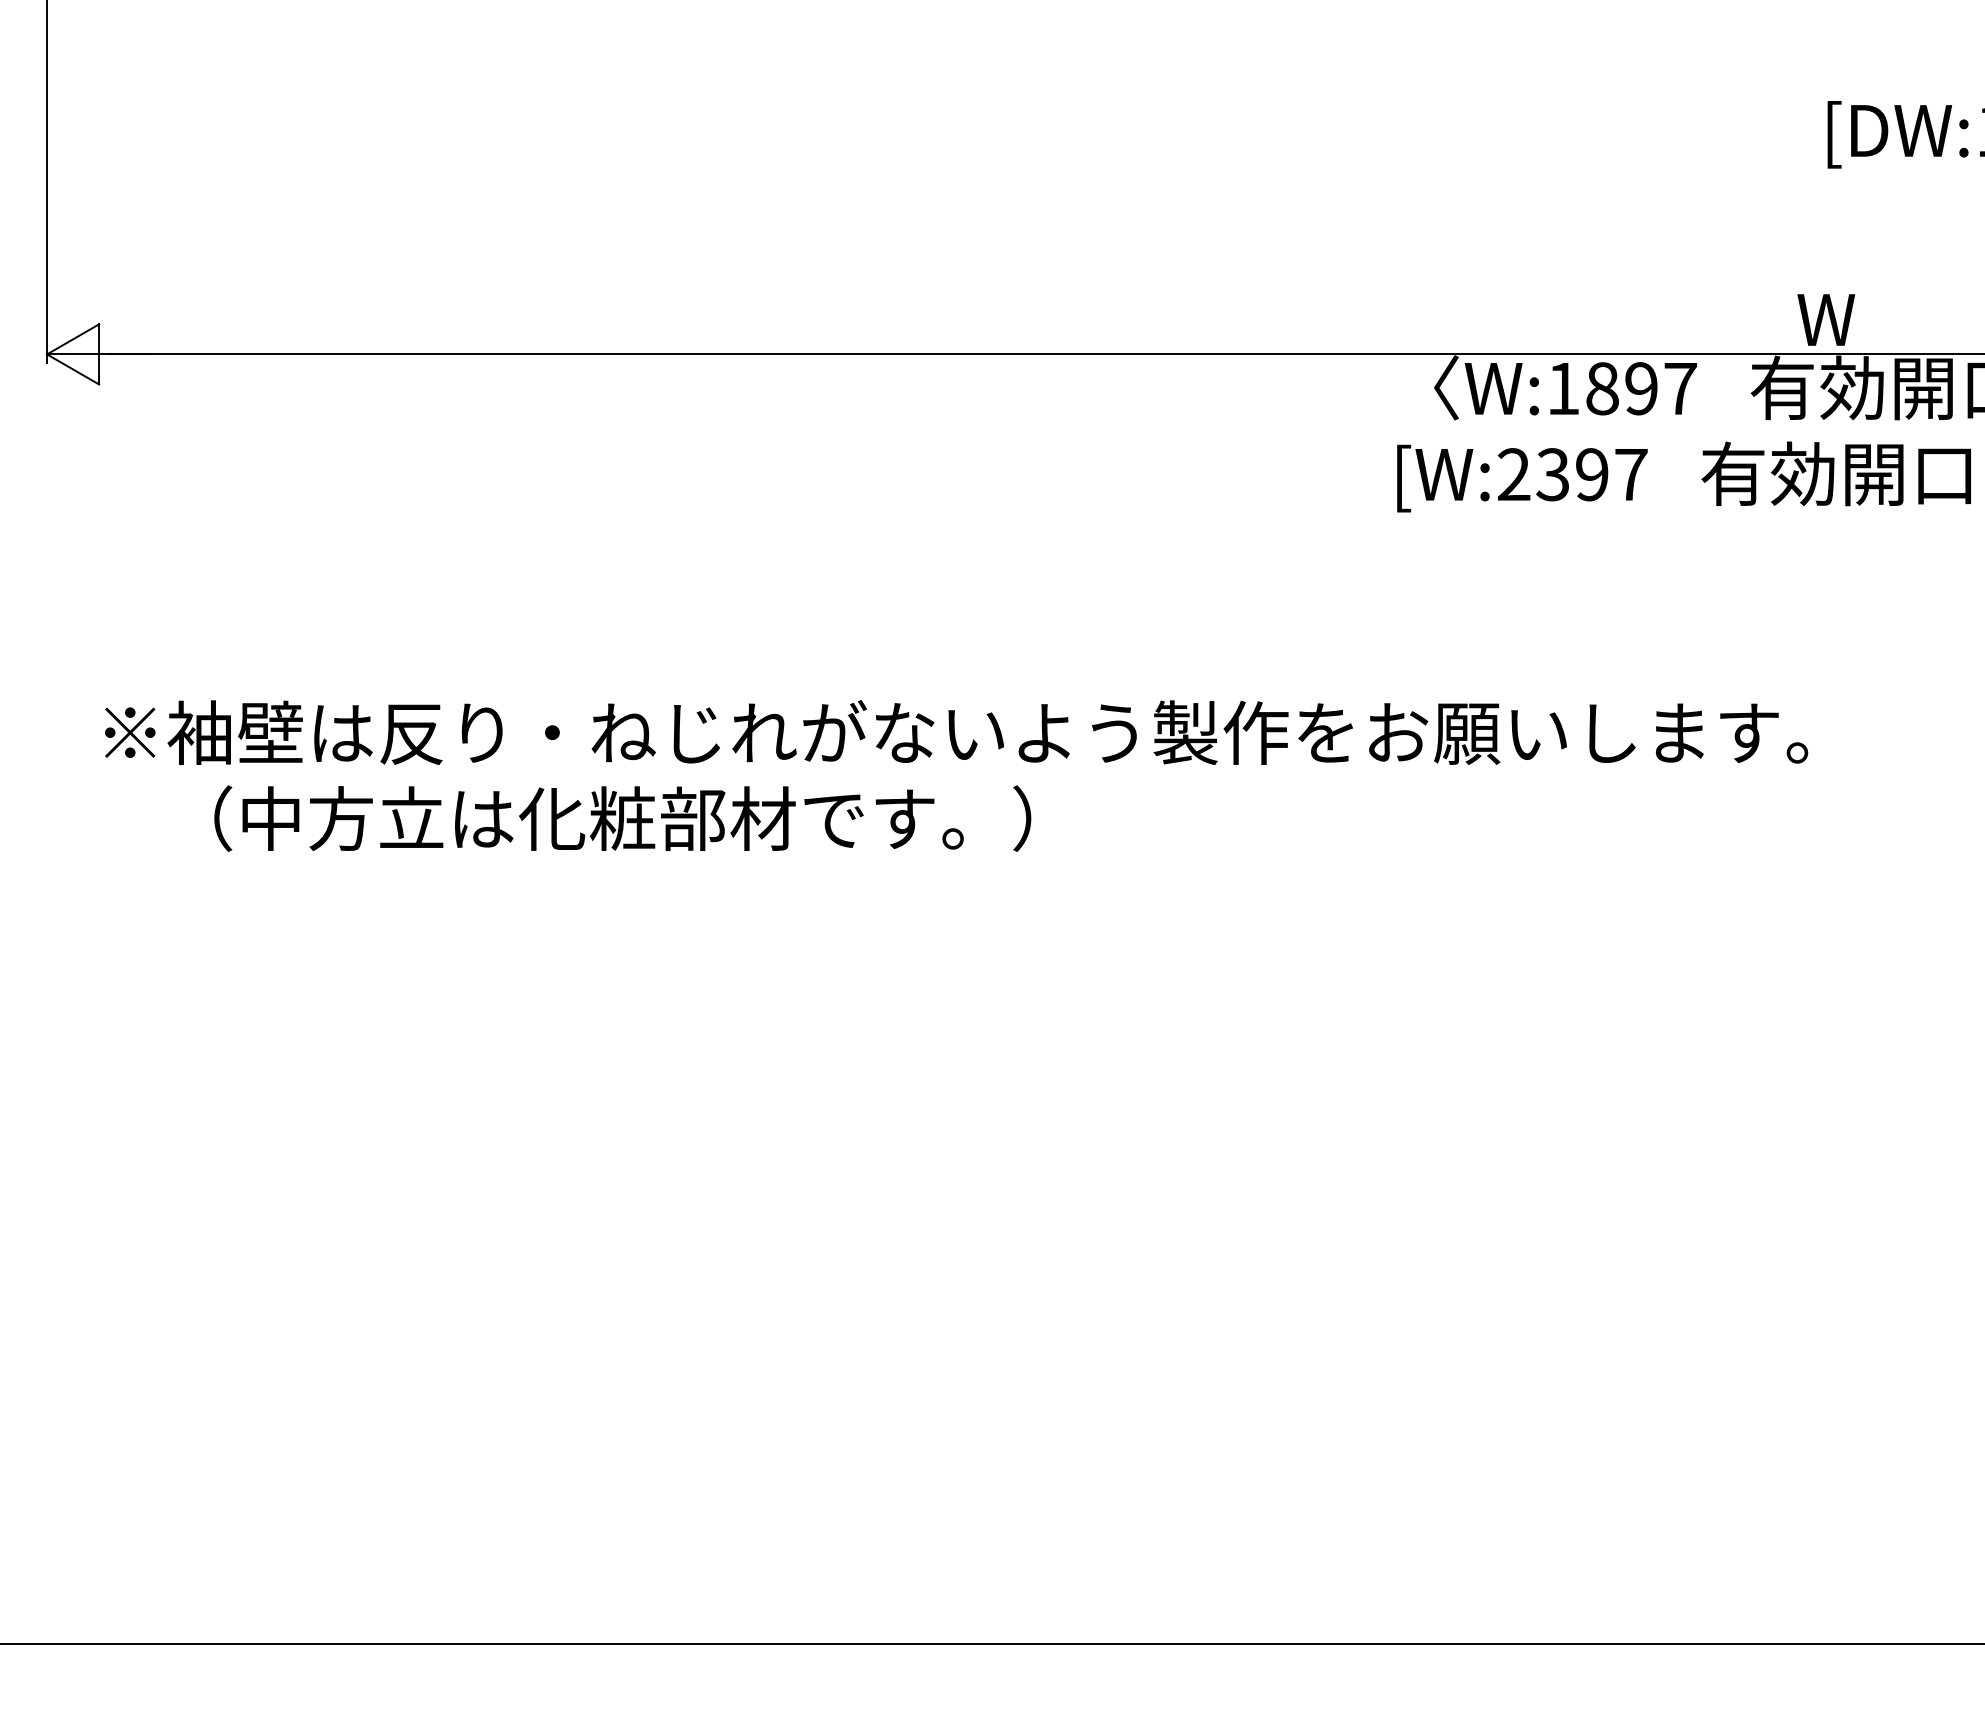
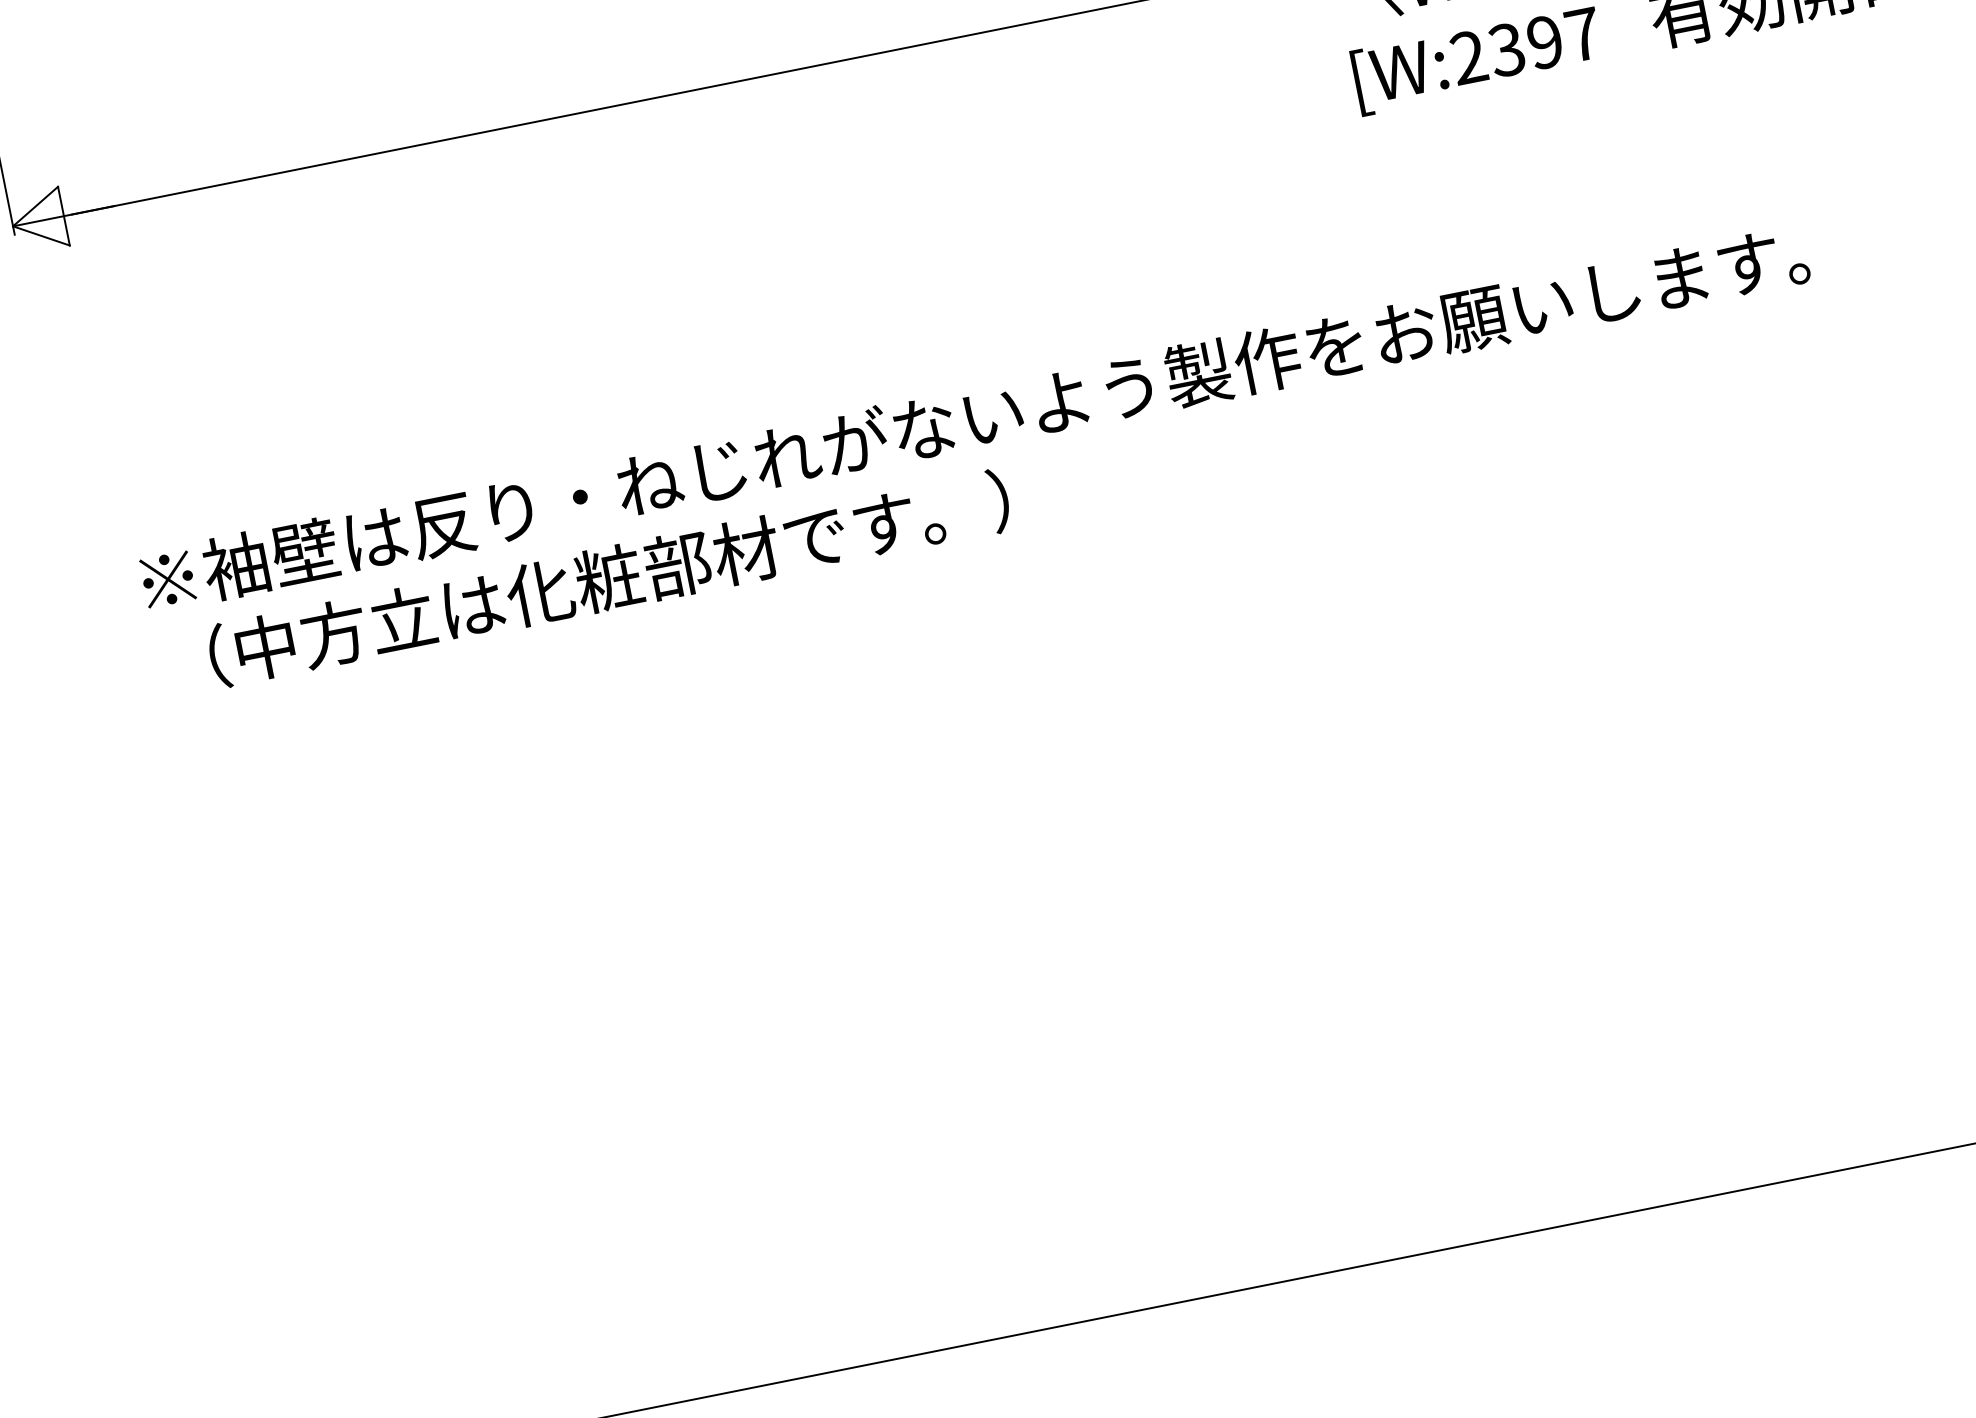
text: (622, 818) -> (608, 578), moved

